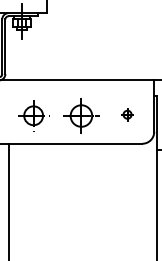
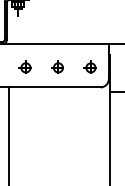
part: (31, 113) -> (24, 66), size x0.71
part: (79, 113) -> (57, 66), size x0.62
part: (126, 113) -> (89, 66), size x1.67

